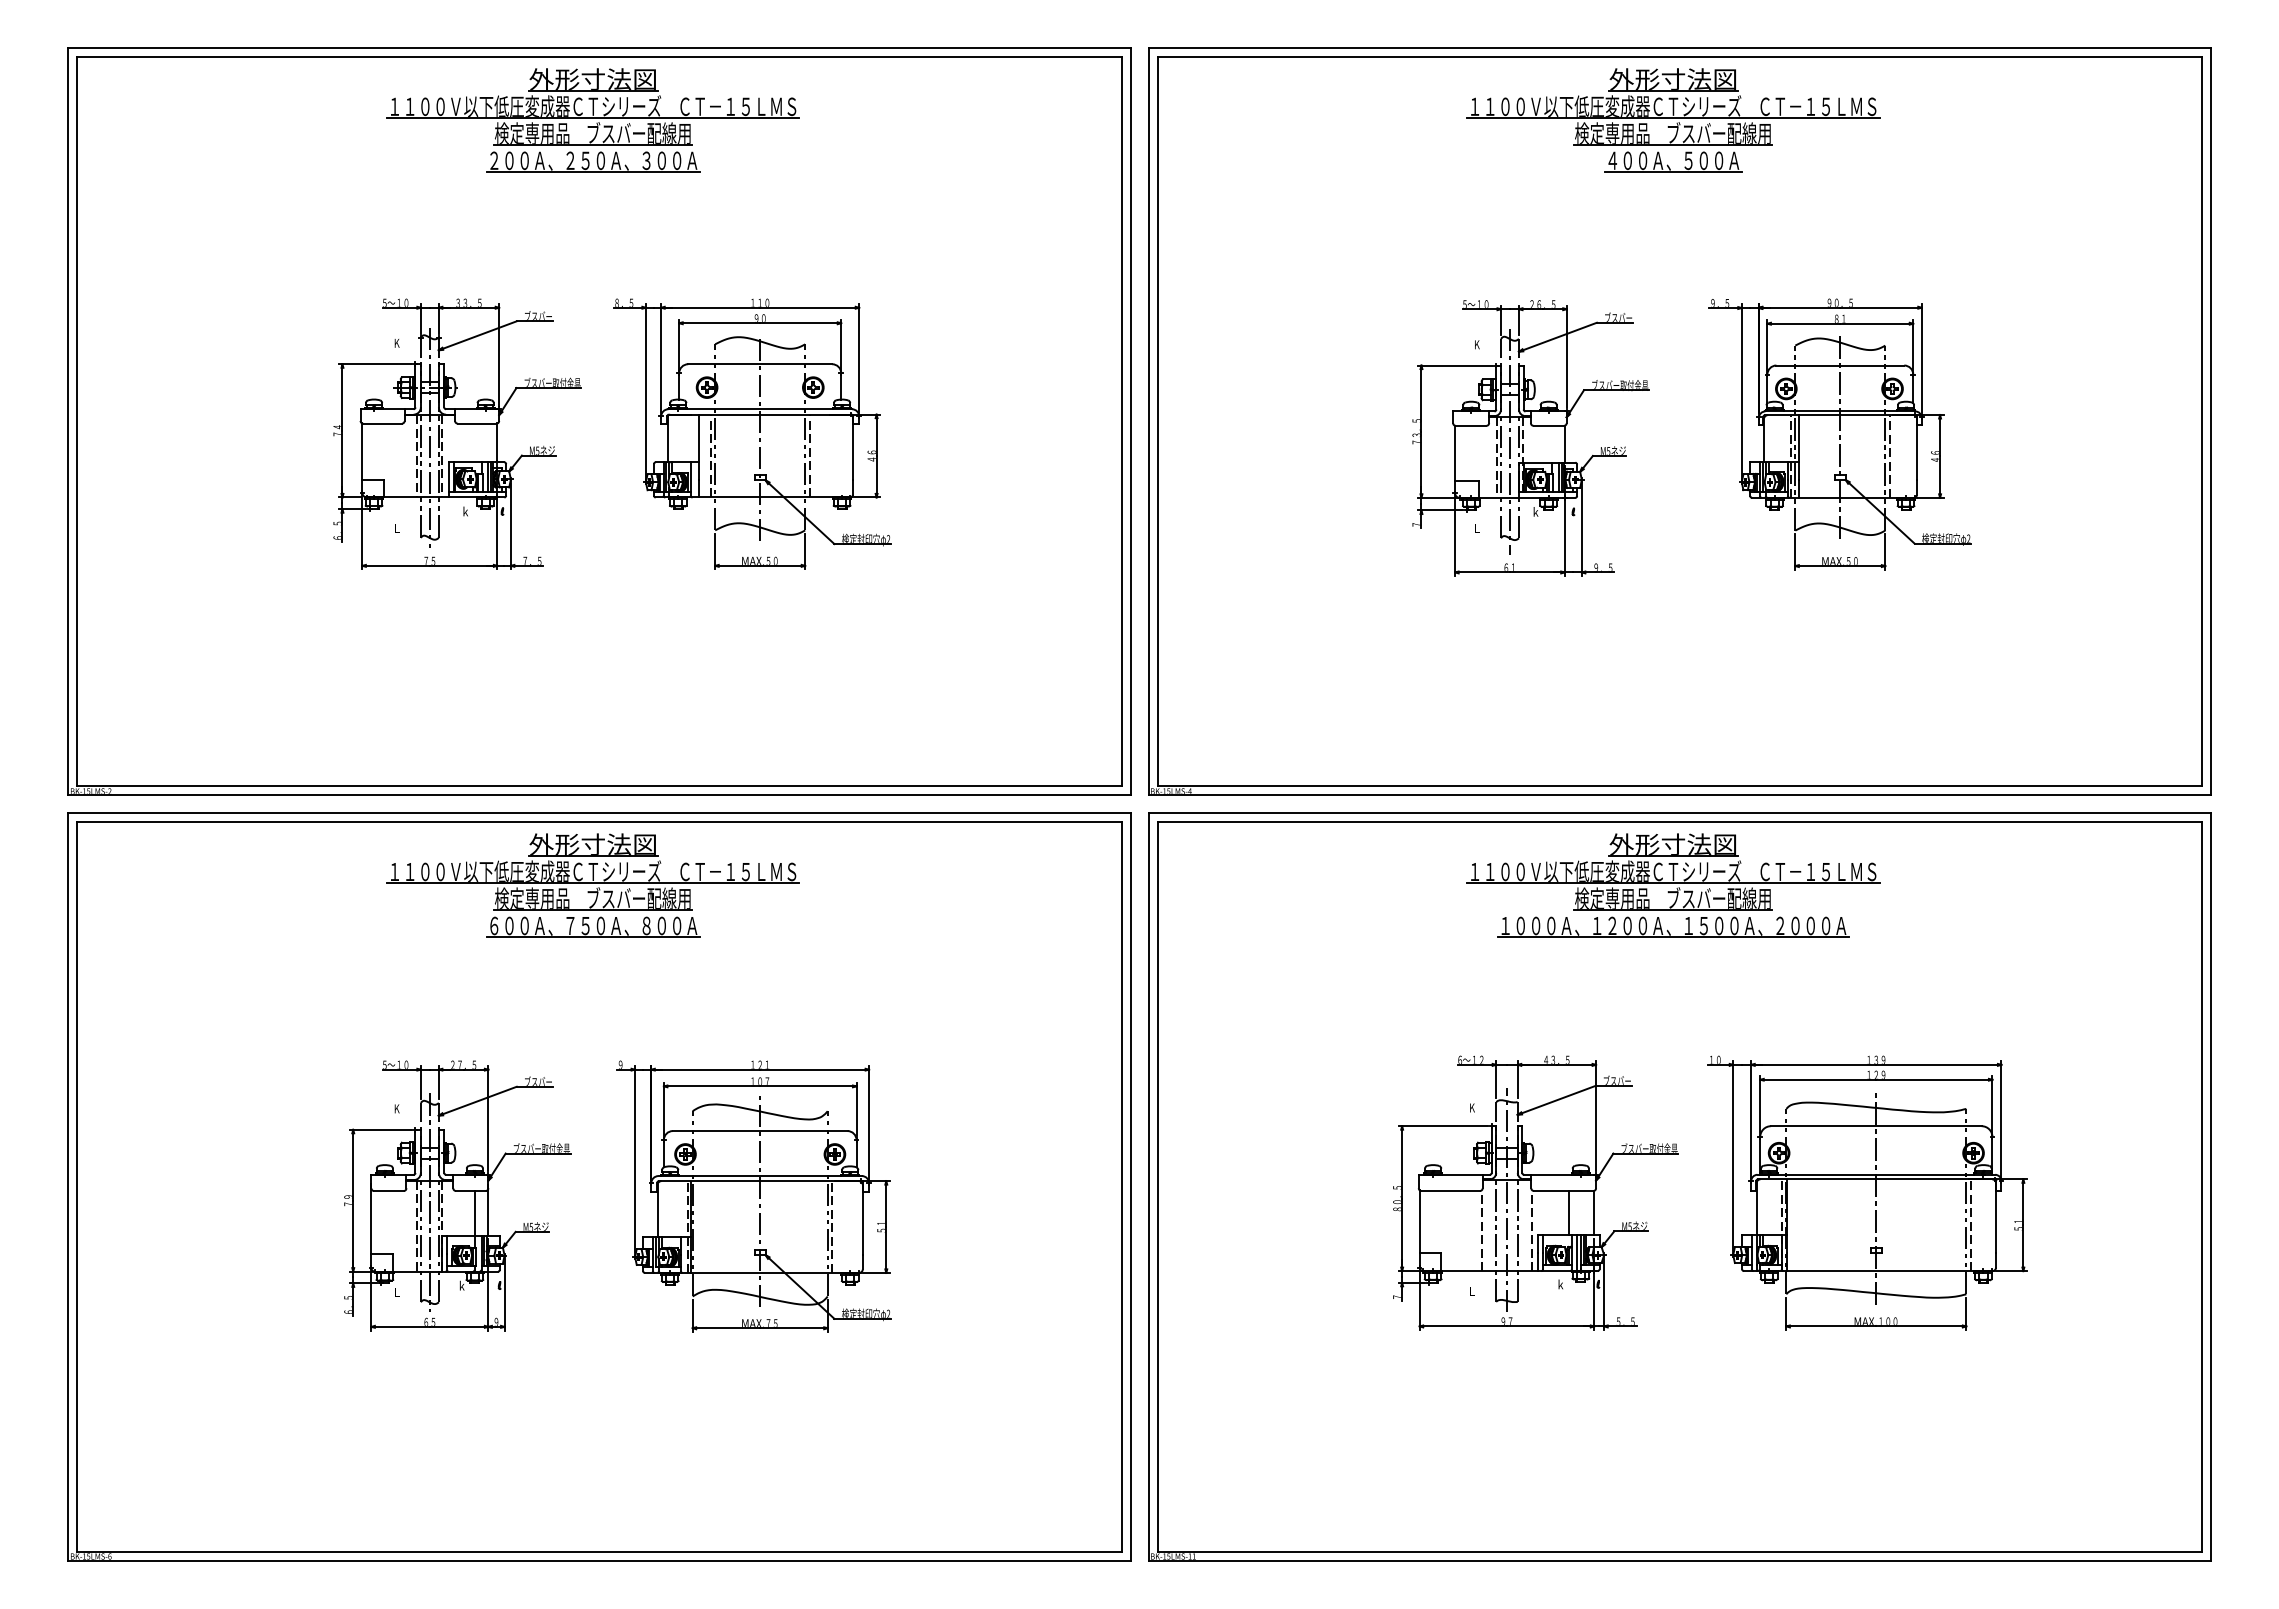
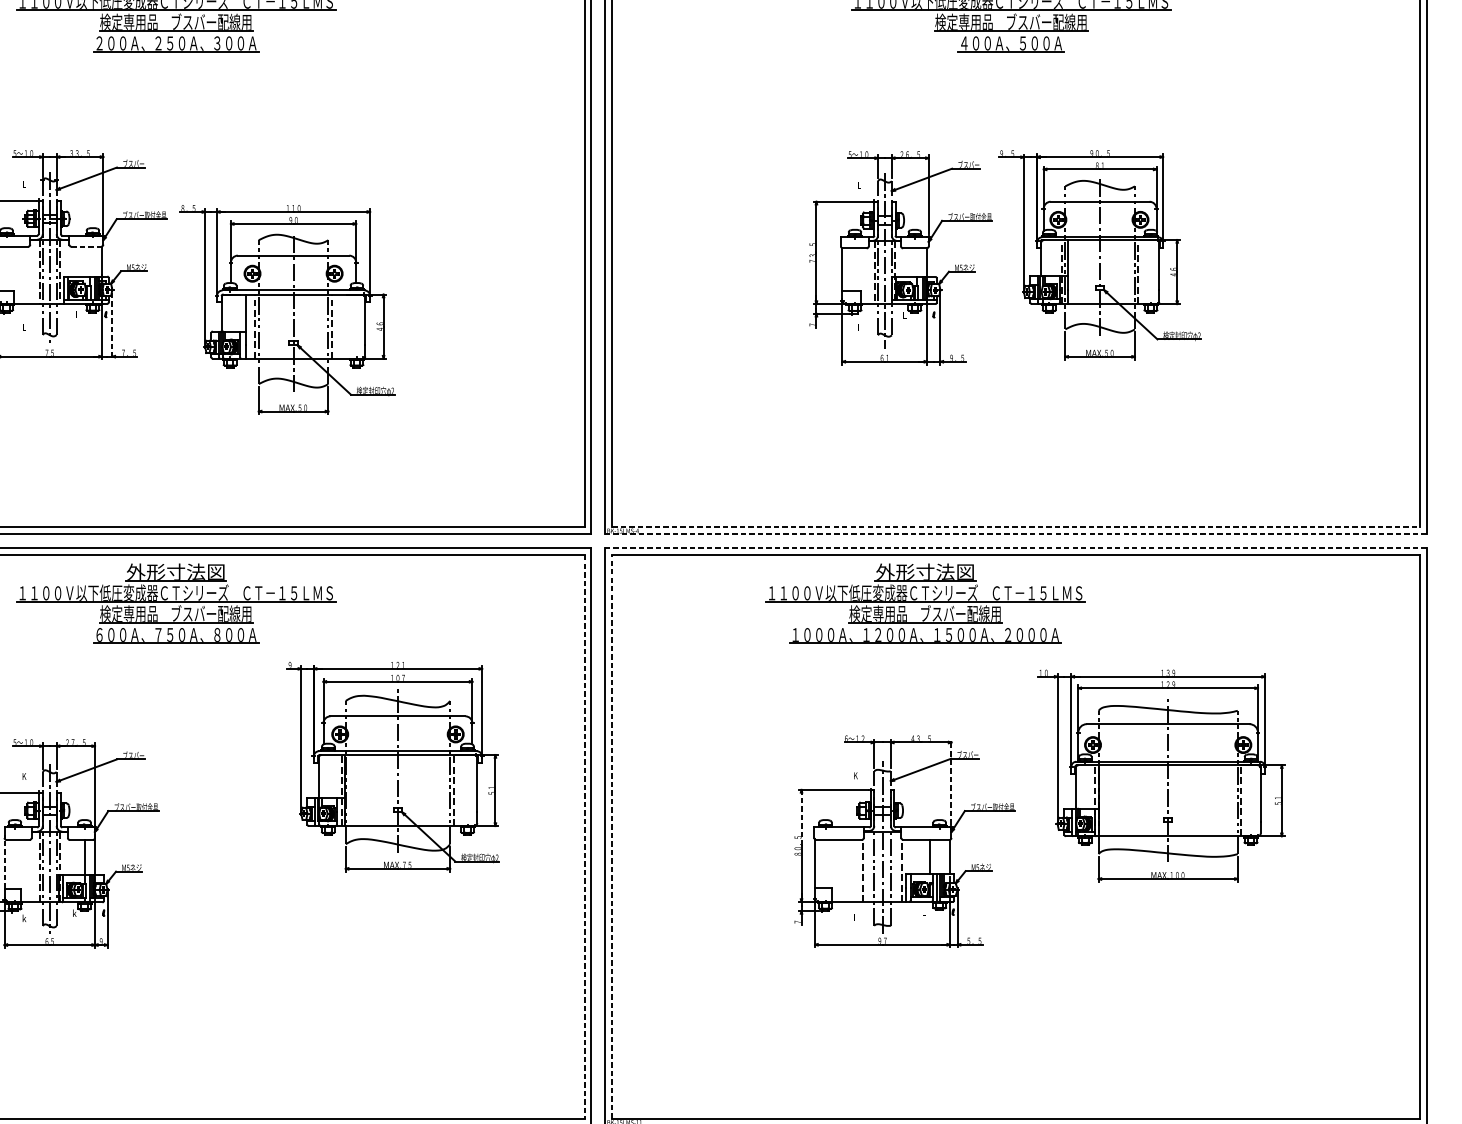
text: (396, 343) -> (23, 184), K -> L
text: (1477, 344) -> (859, 185), K -> L
line: (477, 423) -> (86, 246), solid -> dashed
part: (752, 433) -> (287, 309), moved
part: (1839, 434) -> (1099, 255), moved
text: (465, 511) -> (77, 314), k -> L
text: (1535, 511) -> (904, 314), k -> L
line: (510, 526) -> (112, 326), solid -> dashed
line: (1680, 786) -> (1016, 527), solid -> dashed
line: (1679, 795) -> (1015, 534), solid -> dashed
line: (1679, 813) -> (1015, 548), solid -> dashed
part: (1673, 885) -> (925, 603), moved
line: (1596, 1116) -> (951, 782), solid -> dashed
line: (1402, 1161) -> (801, 817), solid -> dashed
line: (1121, 1187) -> (584, 837), solid -> dashed
line: (1157, 1187) -> (612, 837), solid -> dashed
part: (1867, 1192) -> (1161, 775), moved
part: (753, 1196) -> (392, 766), moved
line: (371, 1219) -> (4, 862), solid -> dashed
text: (1560, 1284) -> (923, 912), k -> L
text: (396, 1292) -> (23, 918), L -> k

